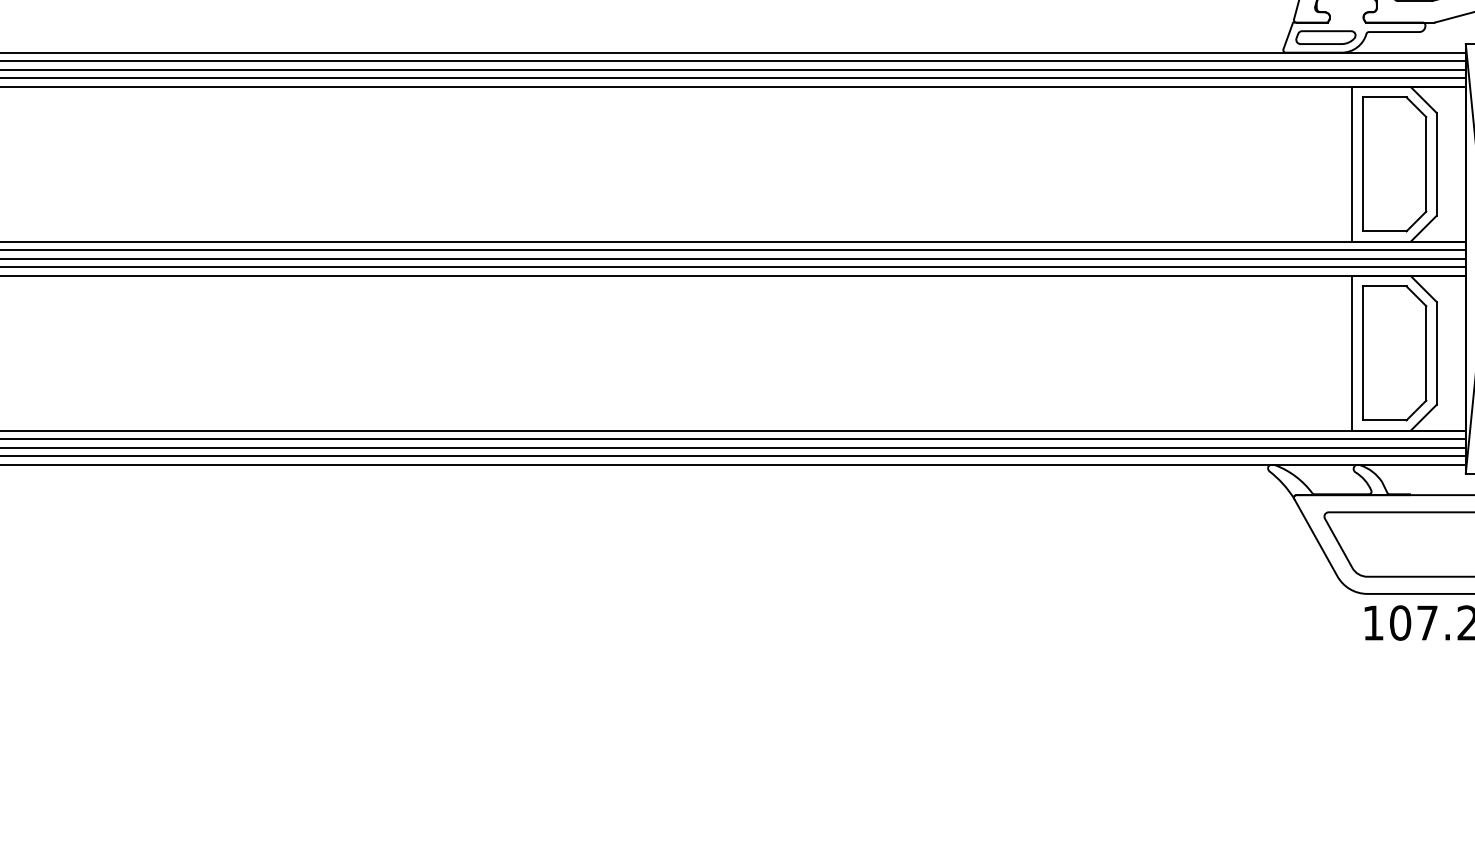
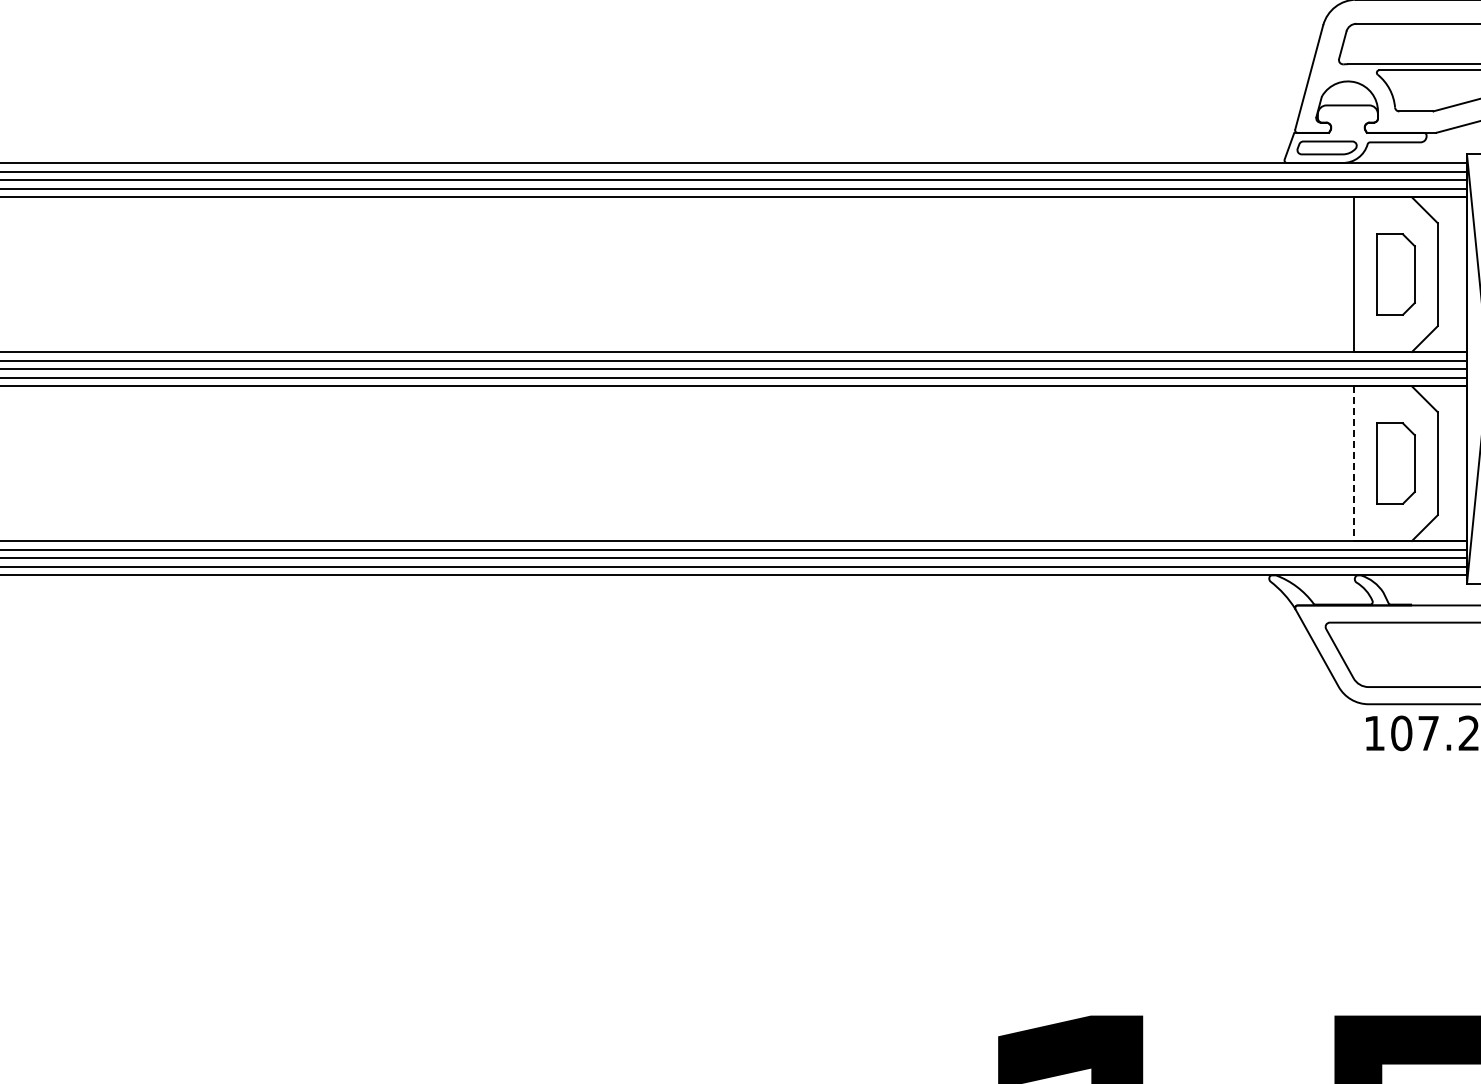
part: (1394, 164) -> (1395, 274), size x0.6
part: (1394, 353) -> (1395, 463), size x0.6
line: (1352, 354) -> (1353, 464), solid -> dashed

